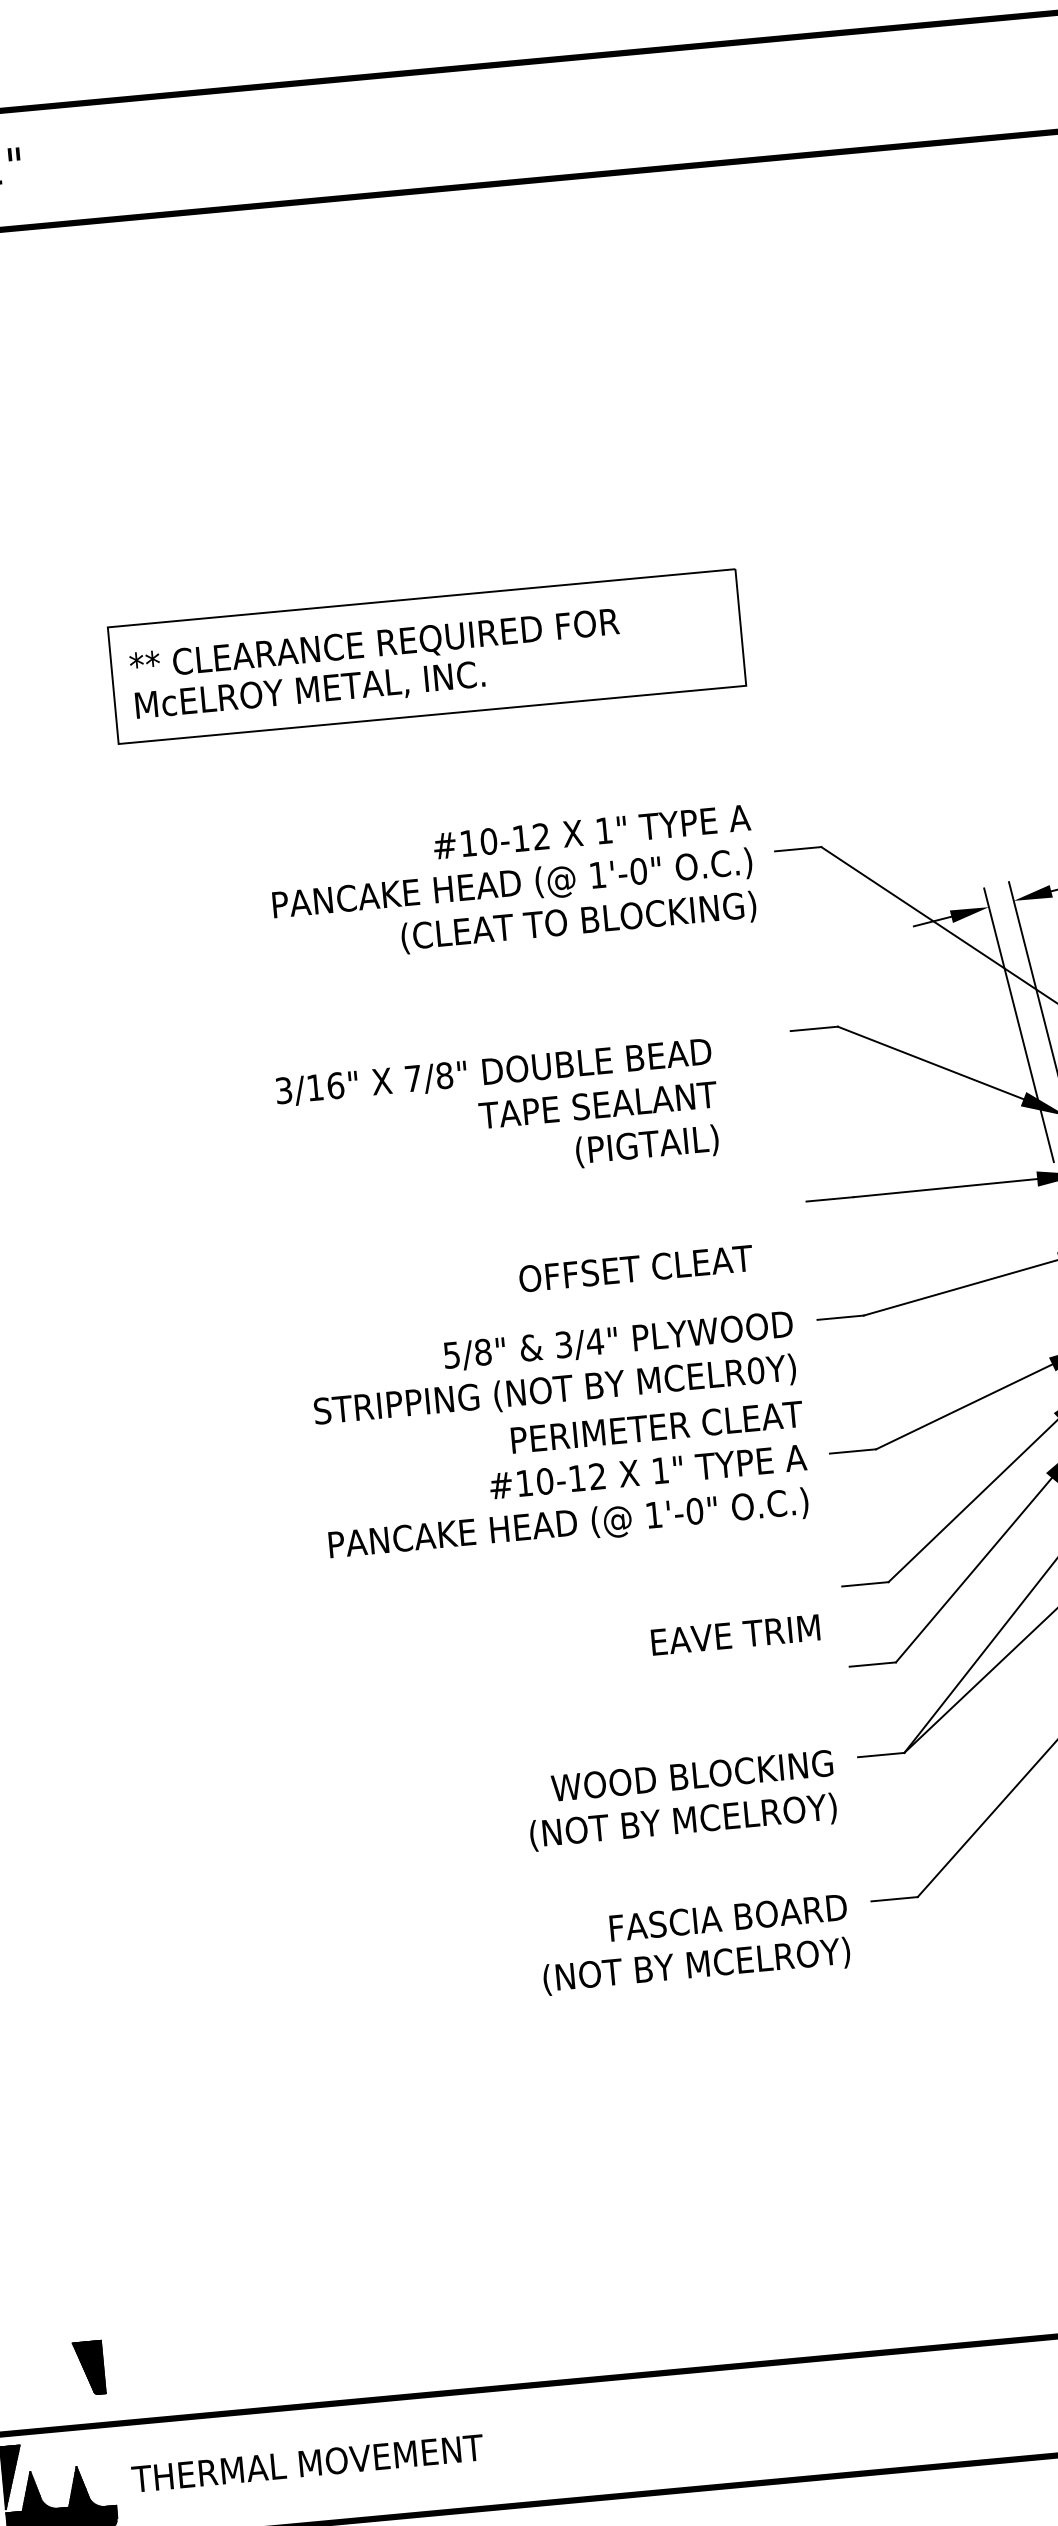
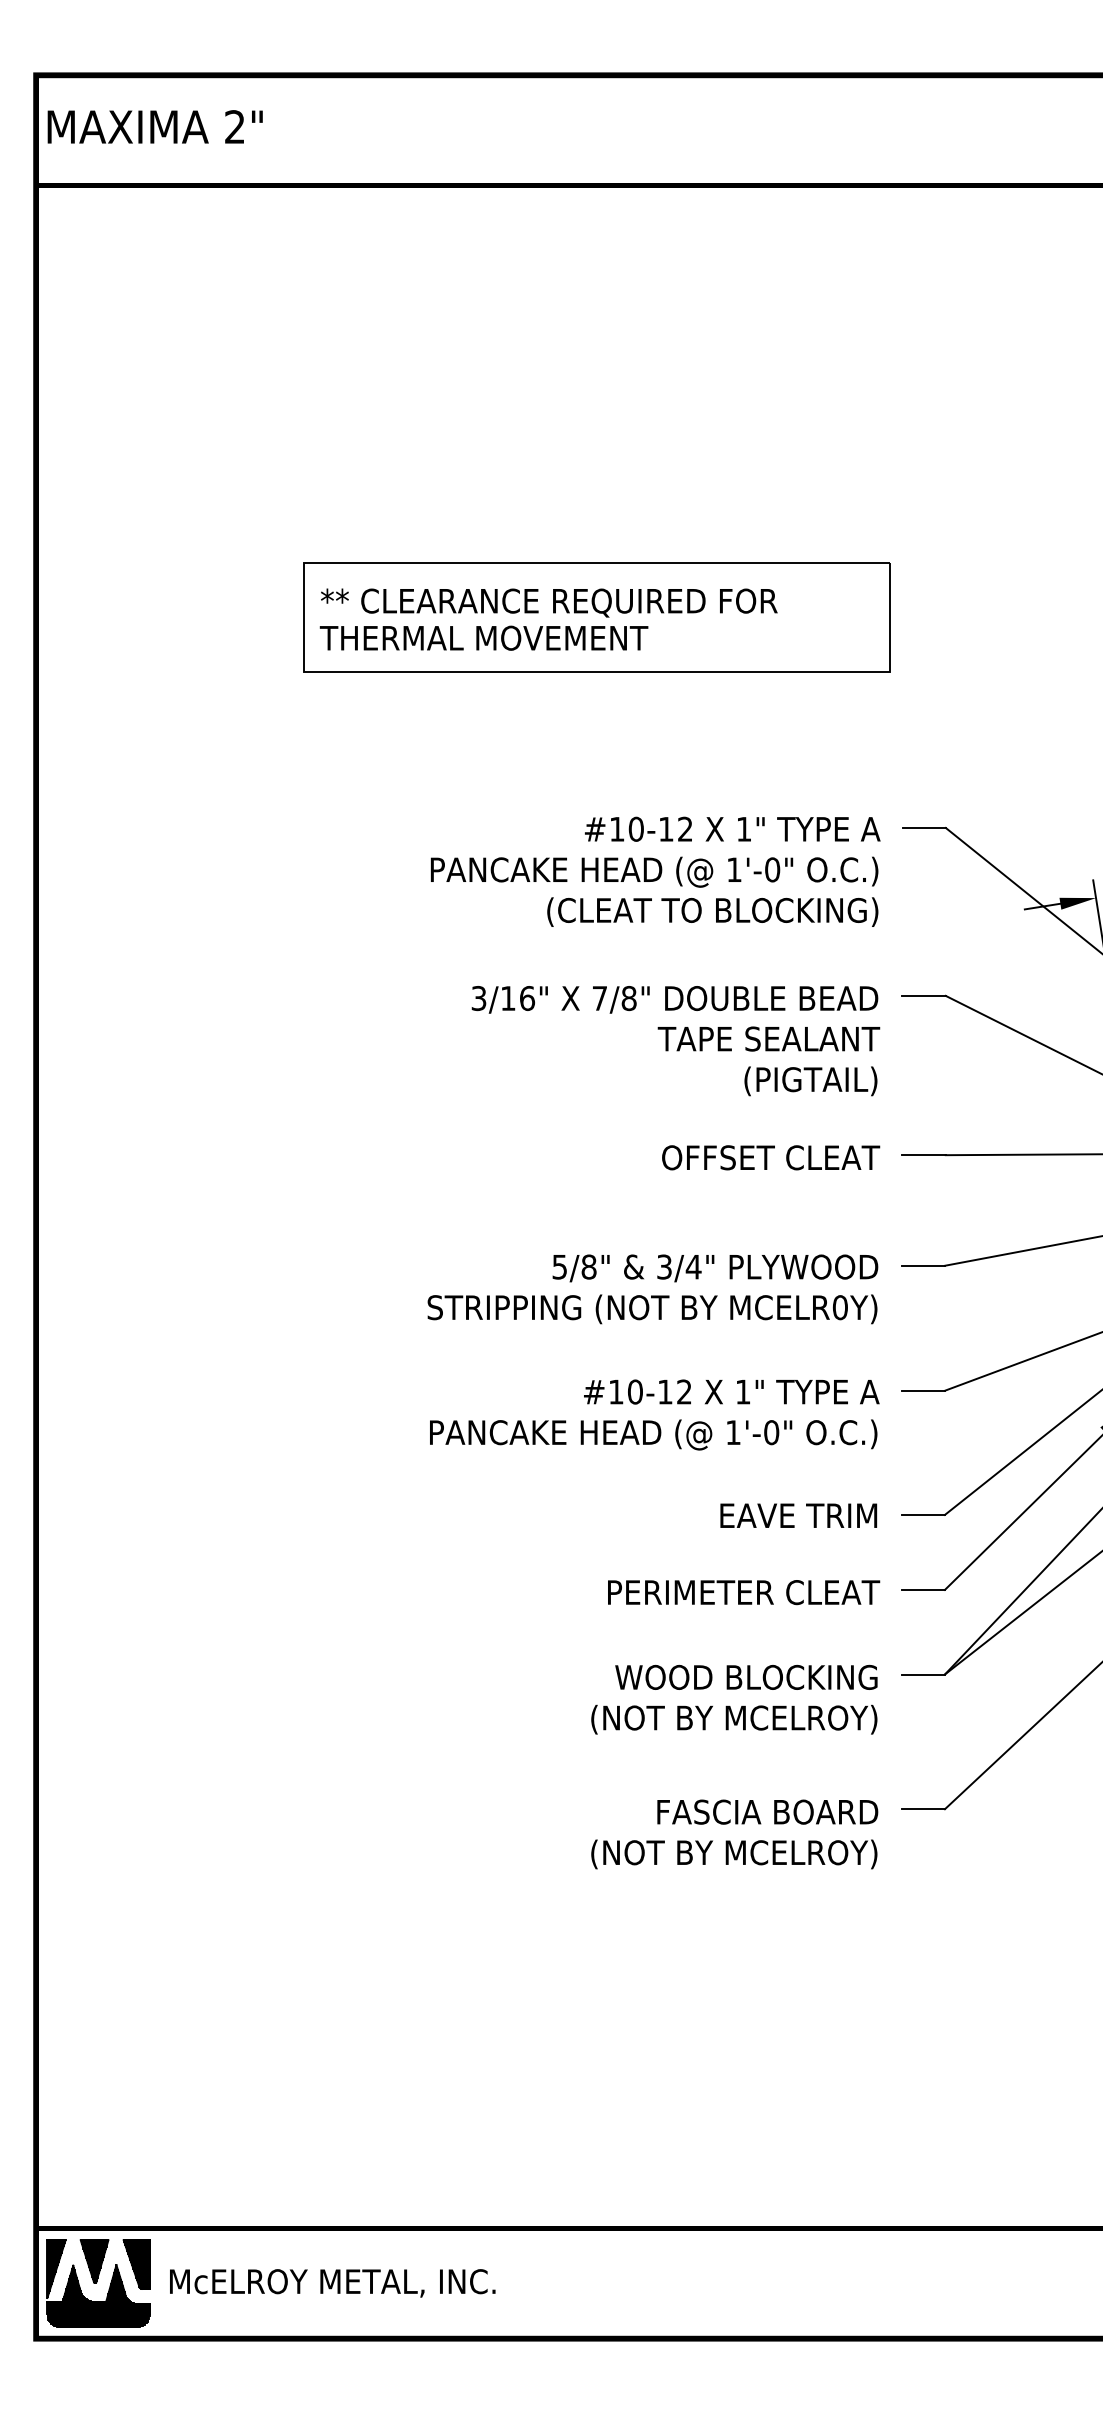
text: (307, 691) -> (483, 639), McELROY METAL, INC. -> THERMAL MOVEMENT
text: (513, 884) -> (655, 871), moved
text: (498, 1117) -> (675, 1041), moved
text: (636, 1268) -> (771, 1157), moved
text: (657, 1427) -> (744, 1592), moved
text: (735, 1634) -> (798, 1515), moved
part: (88, 2368) -> (136, 2264), moved
part: (52, 2465) -> (94, 2261), added
text: (308, 2465) -> (331, 2283), THERMAL MOVEMENT -> McELROY METAL, INC.

